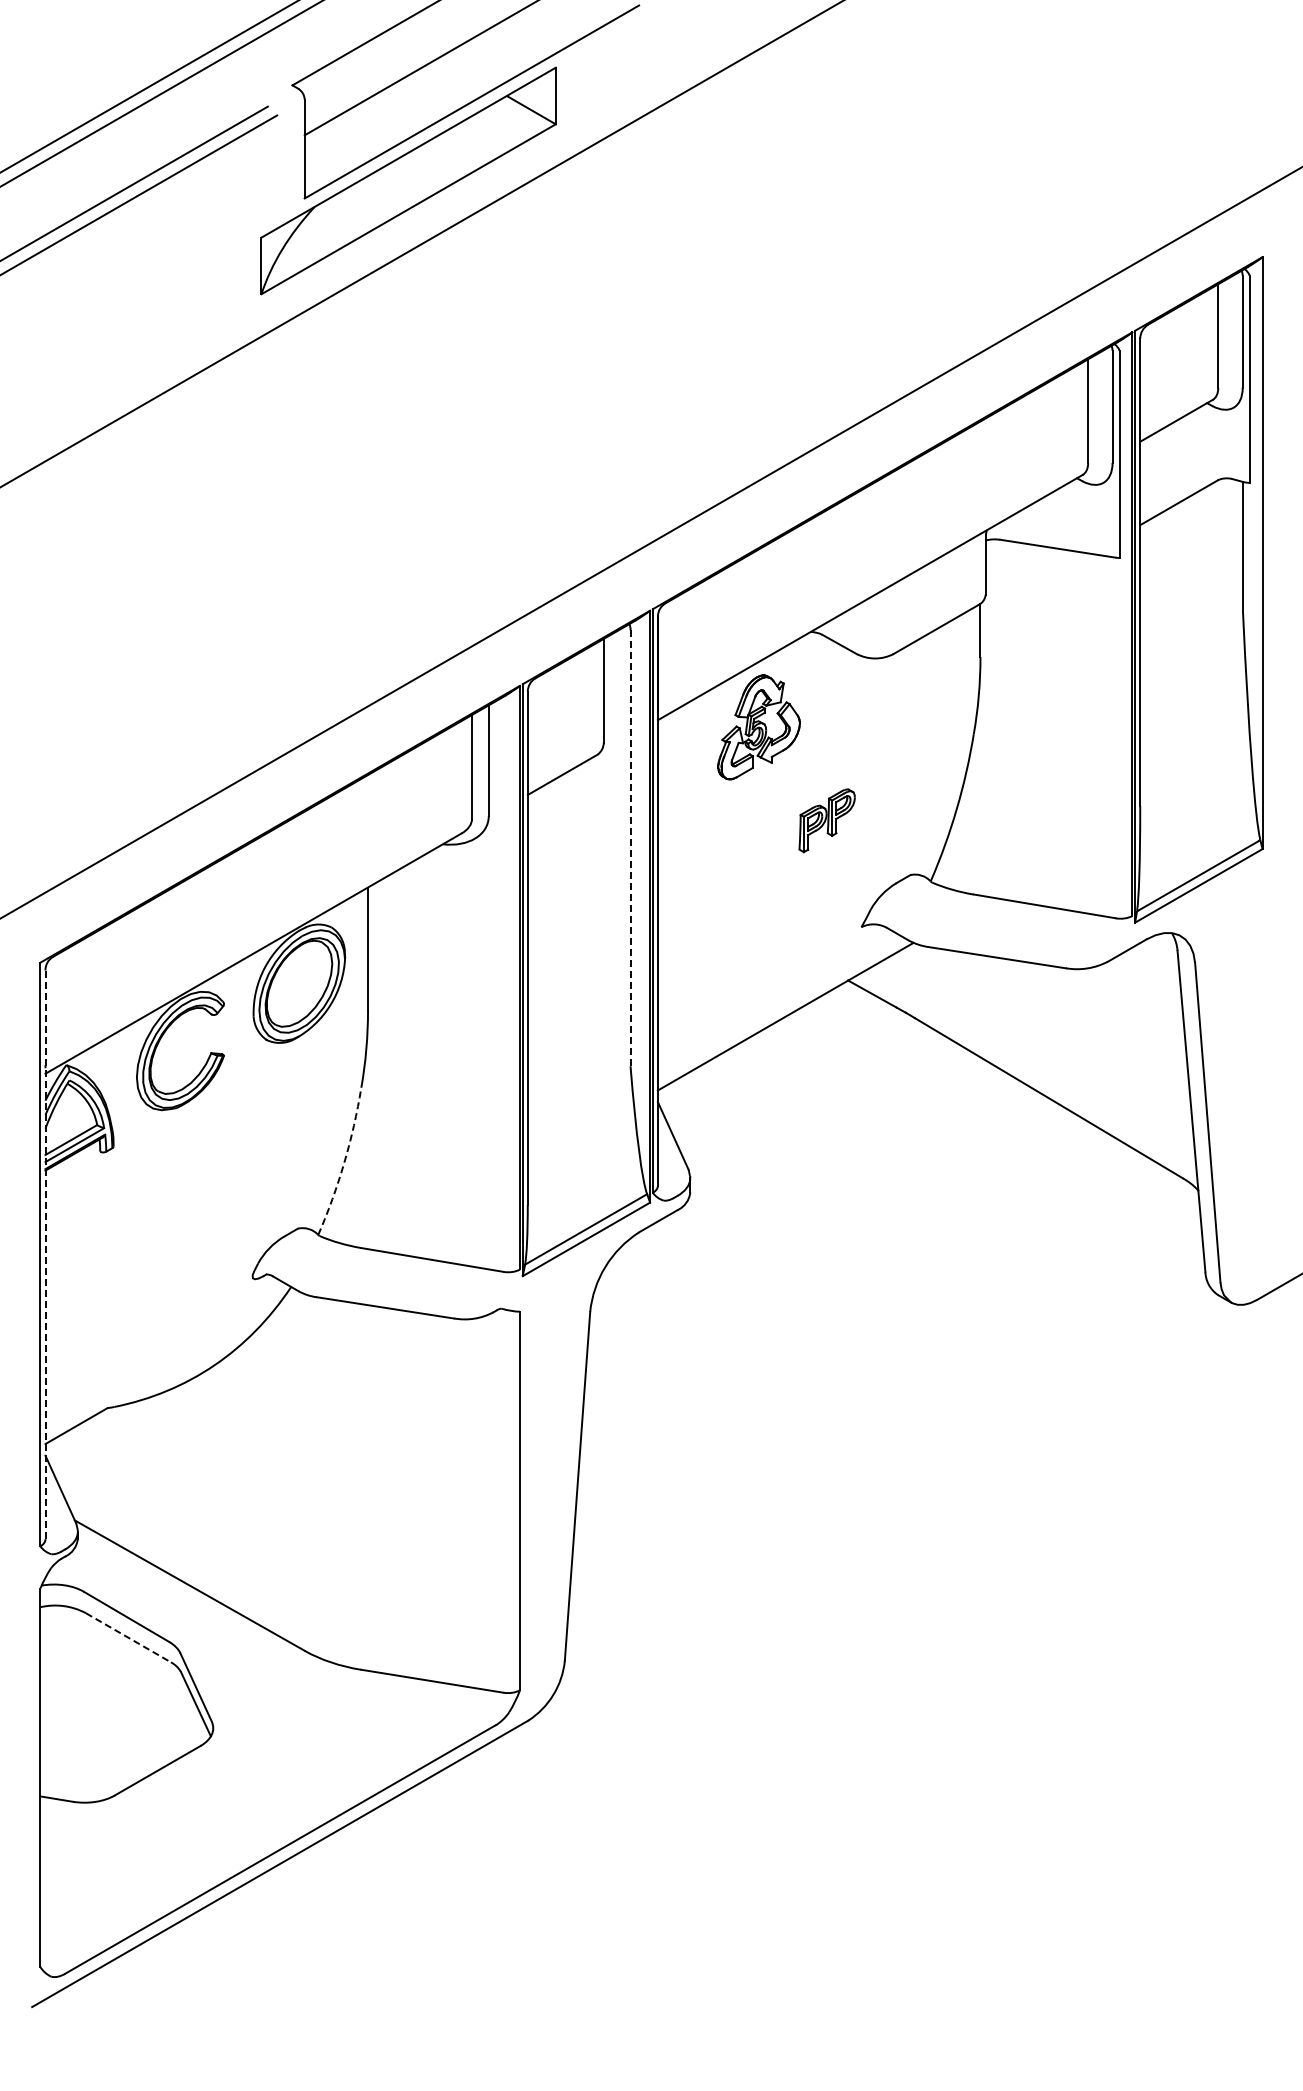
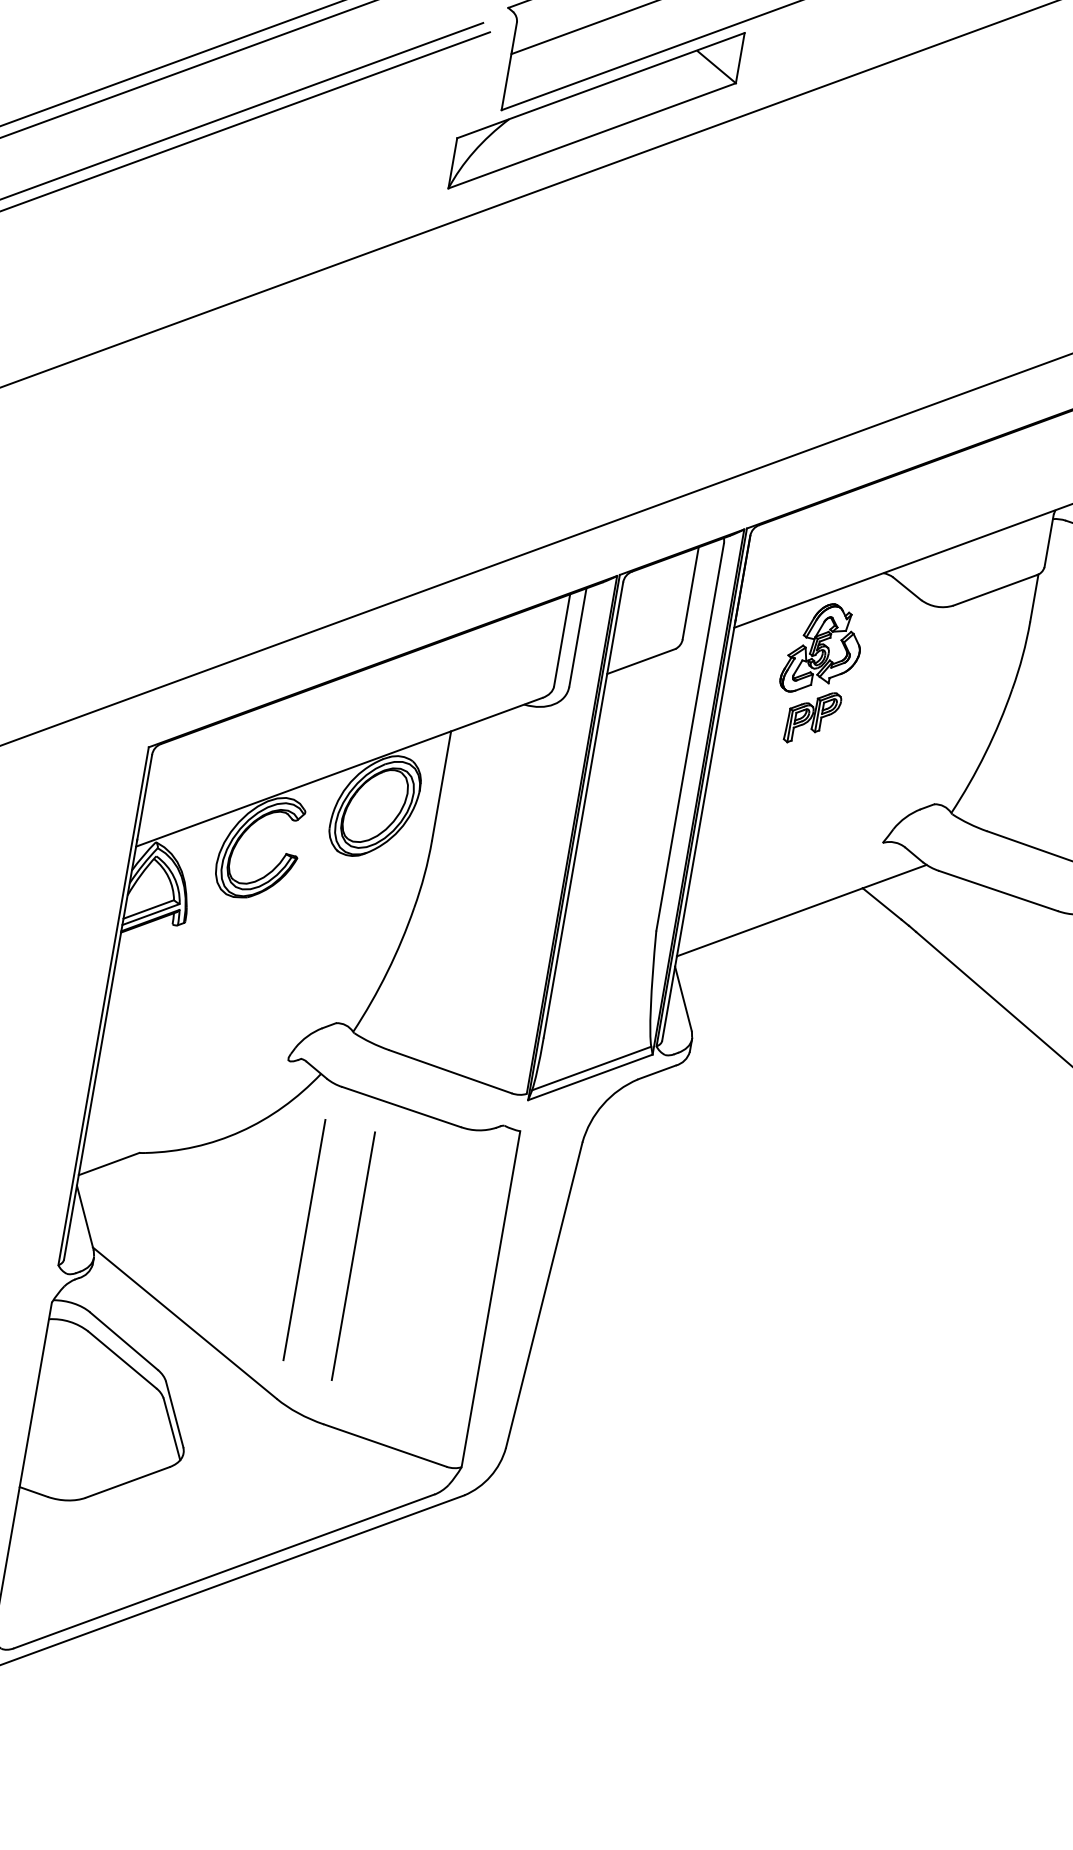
part: (826, 820) -> (812, 717), moved
line: (630, 848) -> (690, 737), dashed -> solid
arc: (344, 1162) -> (387, 971), dashed -> solid
line: (45, 1254) -> (108, 1007), dashed -> solid
line: (304, 1471) -> (304, 1239), added
line: (360, 1480) -> (352, 1256), added
line: (128, 1638) -> (122, 1360), dashed -> solid

